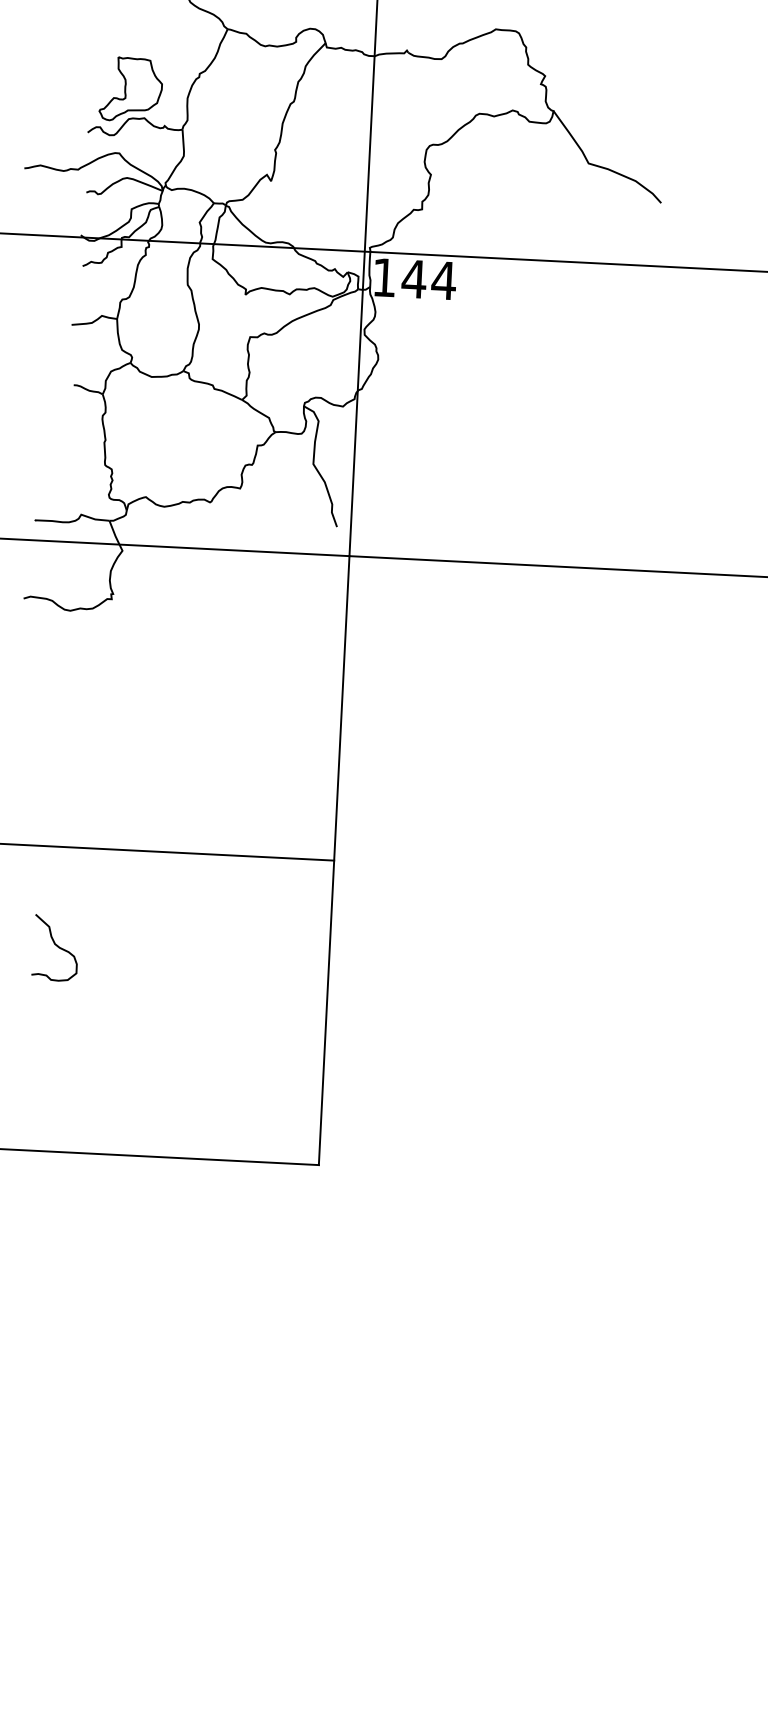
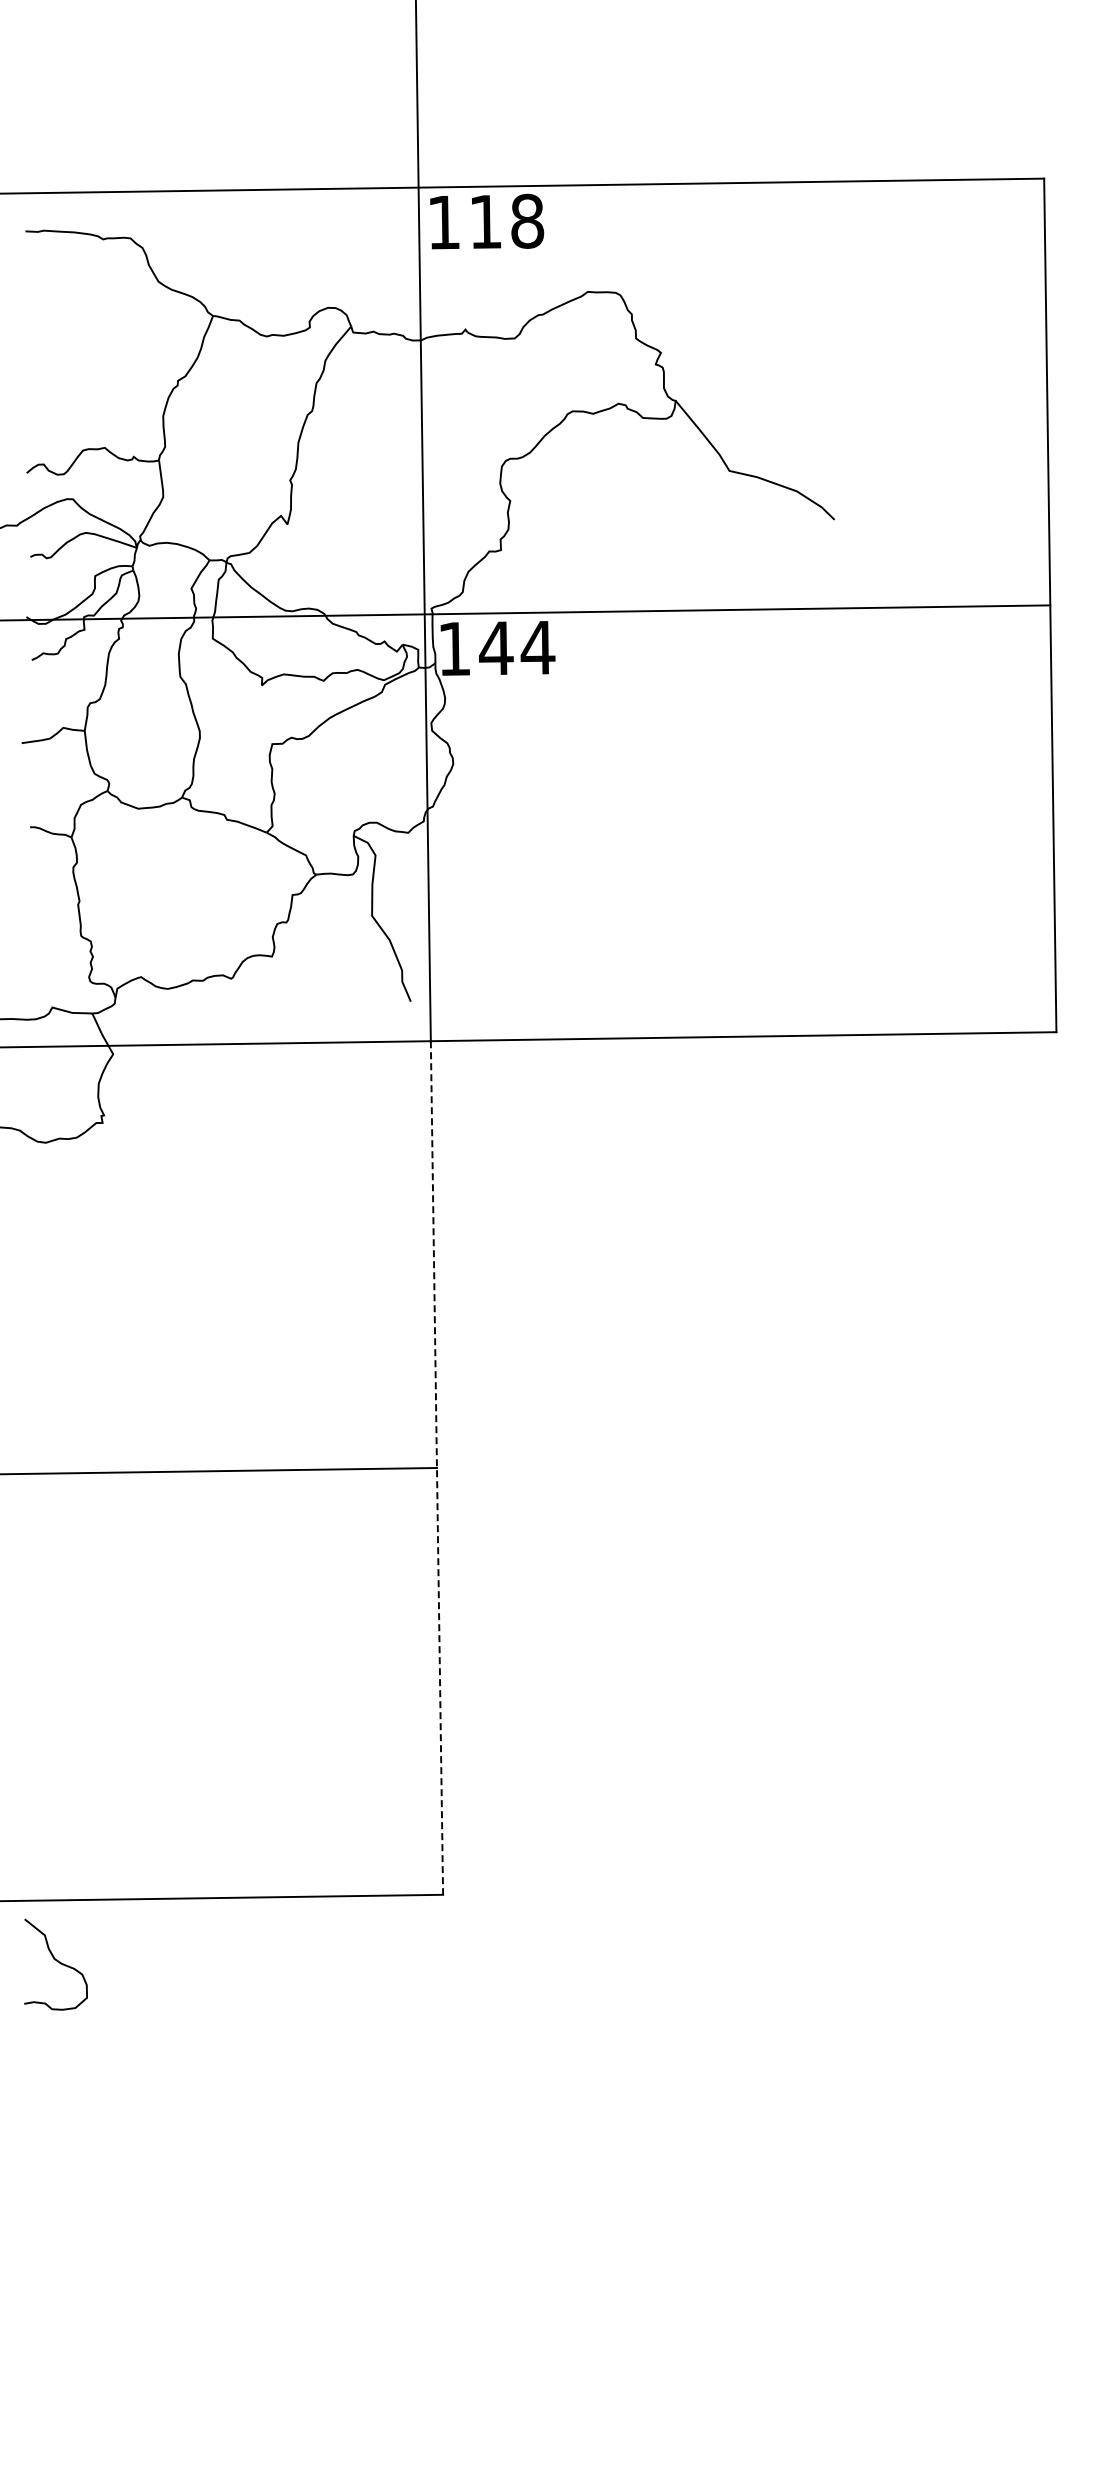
part: (131, 89) -> (83, 409), removed
line: (333, 860) -> (436, 1468), solid -> dashed
curve: (57, 946) -> (57, 1962), moved

